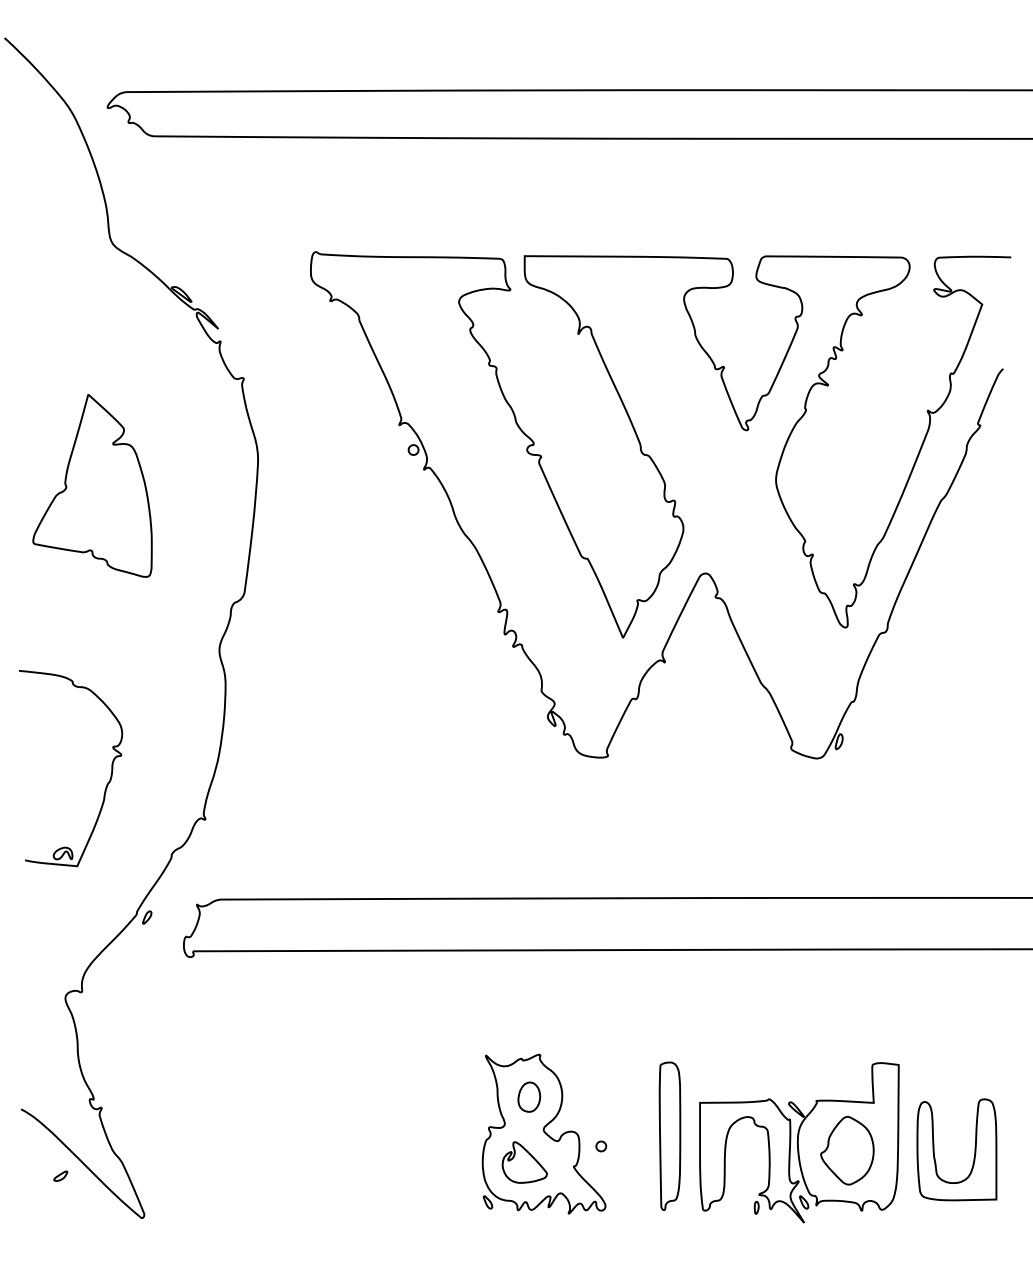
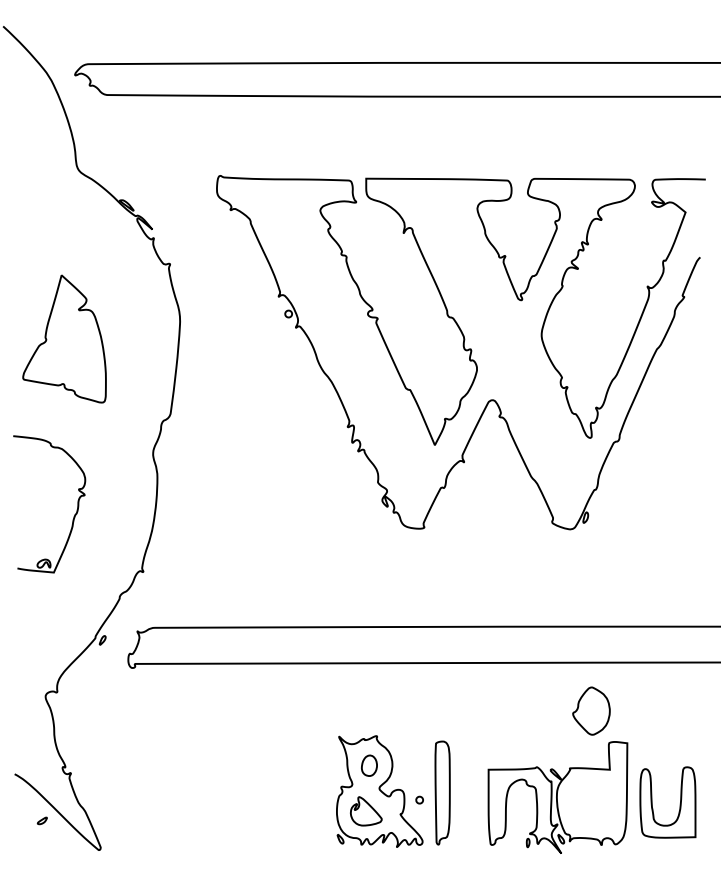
part: (105, 785) -> (73, 516), moved
part: (669, 1135) -> (442, 792), moved
part: (847, 1149) -> (591, 710), moved

